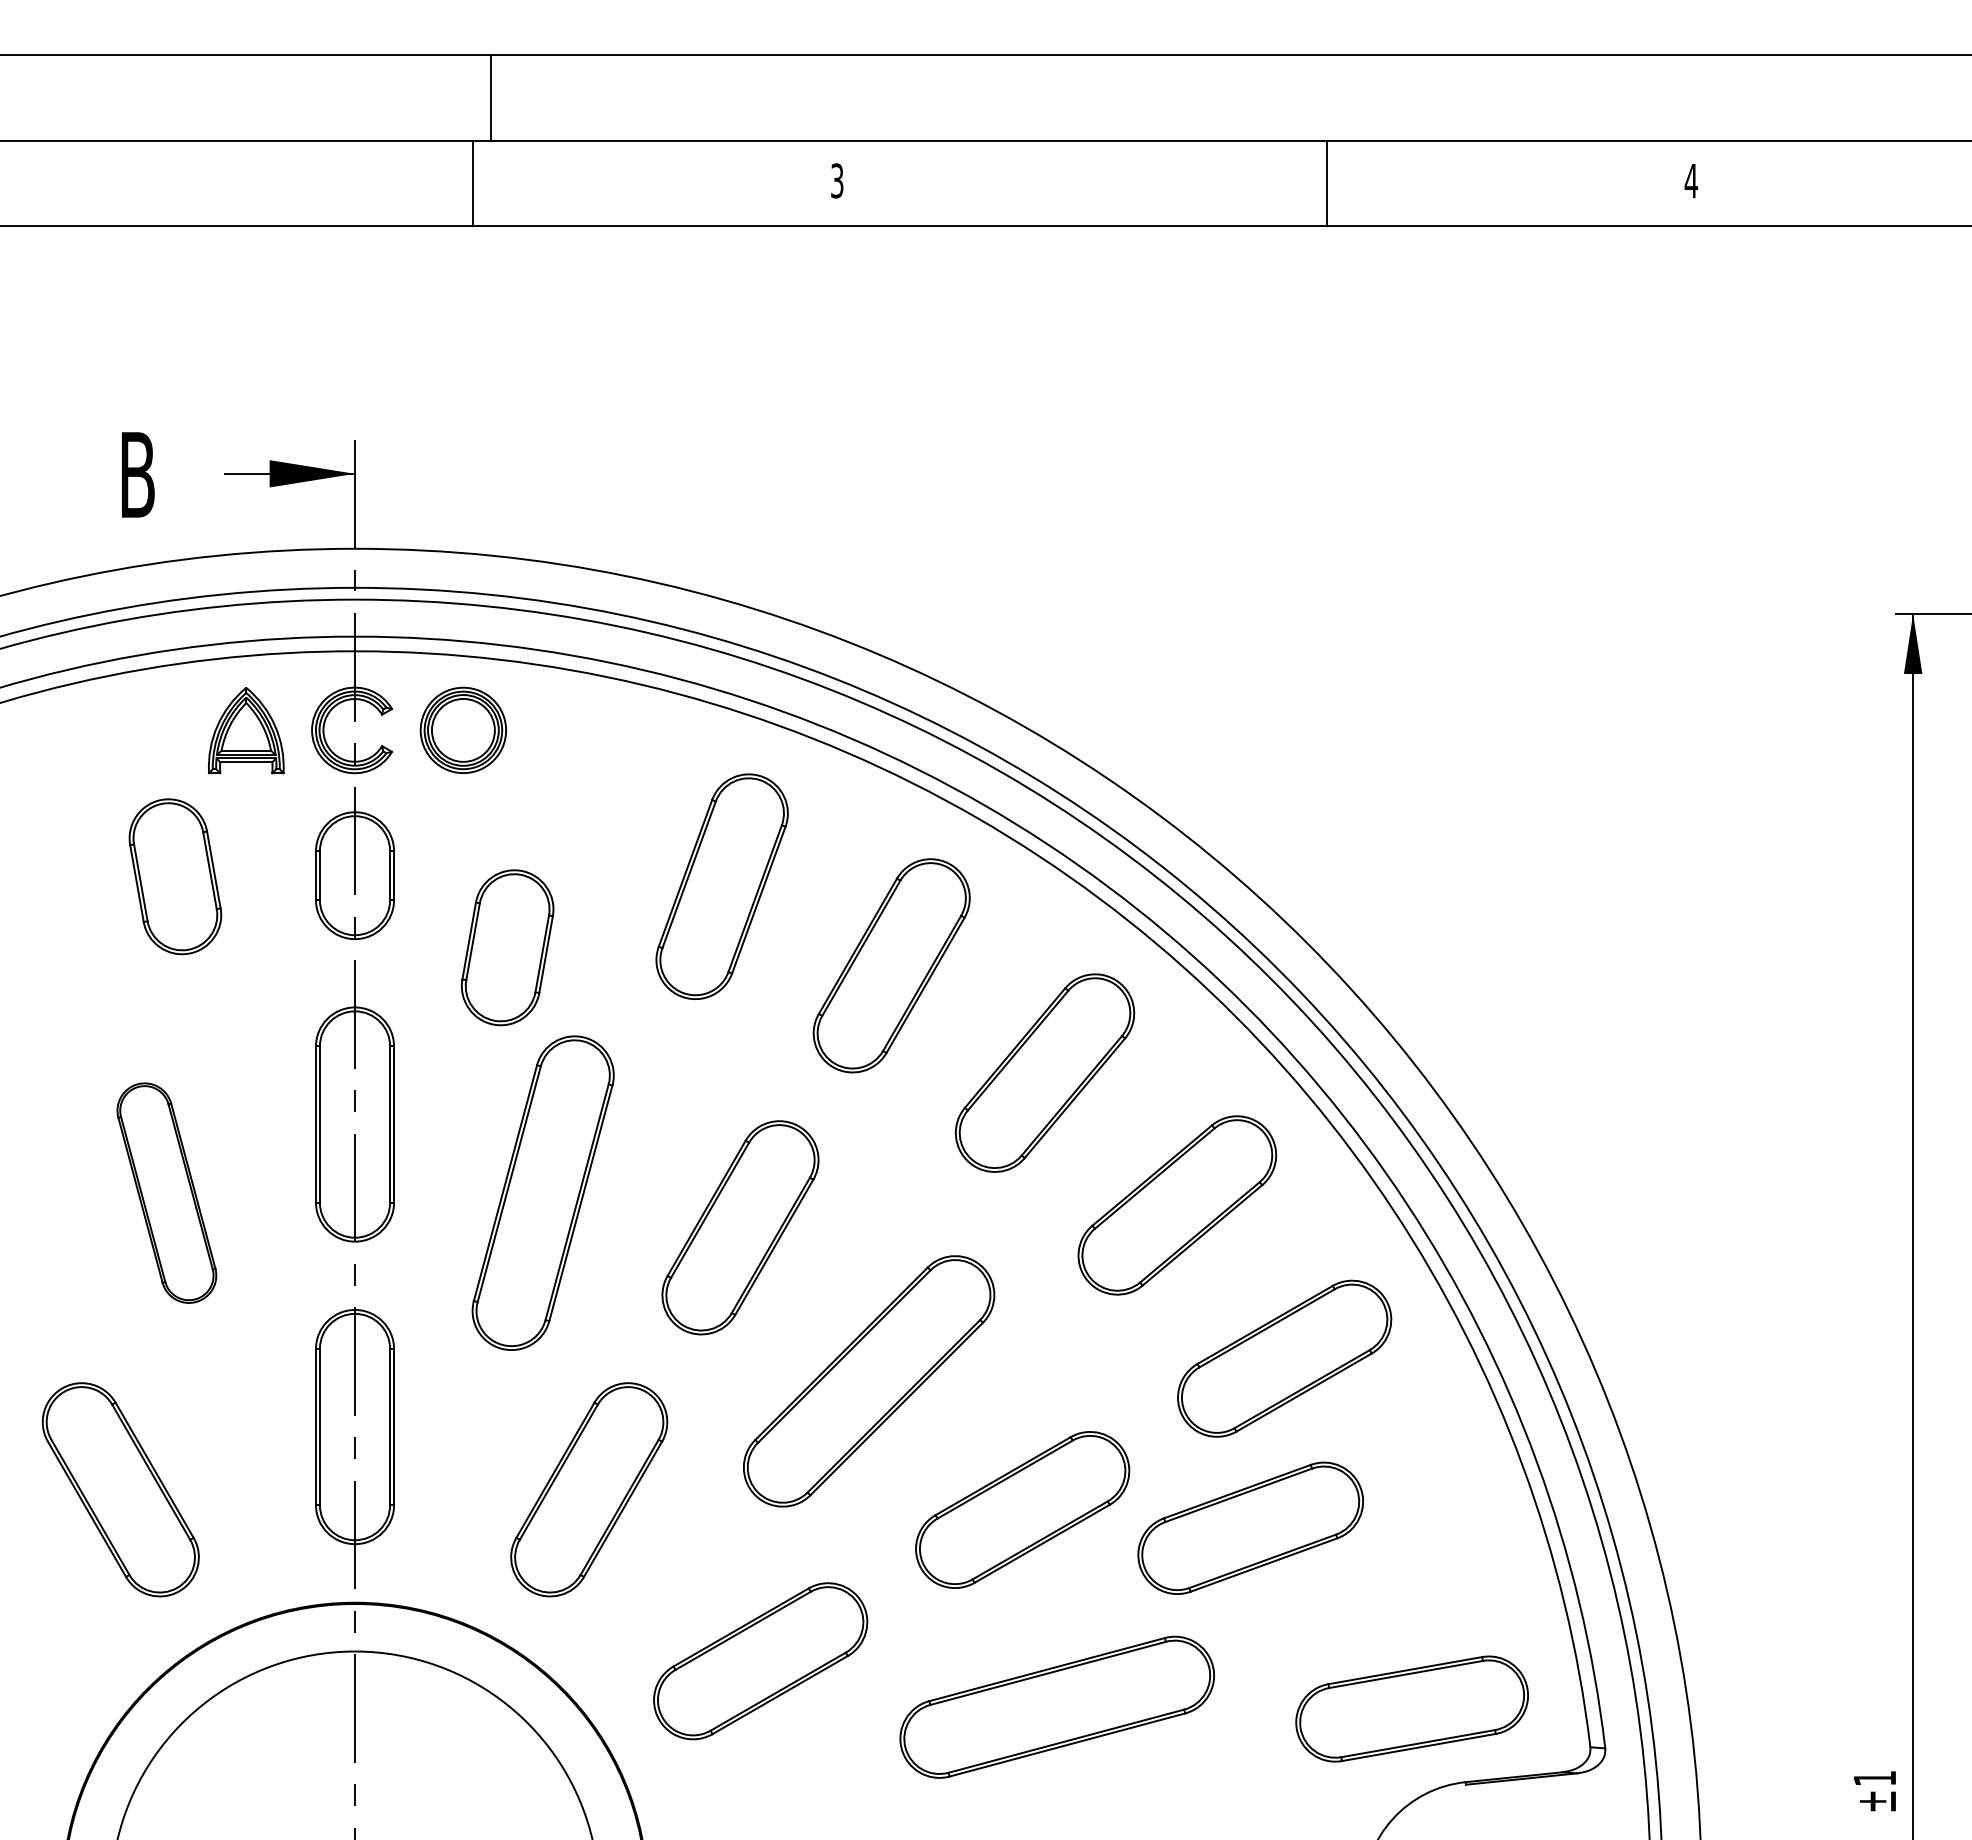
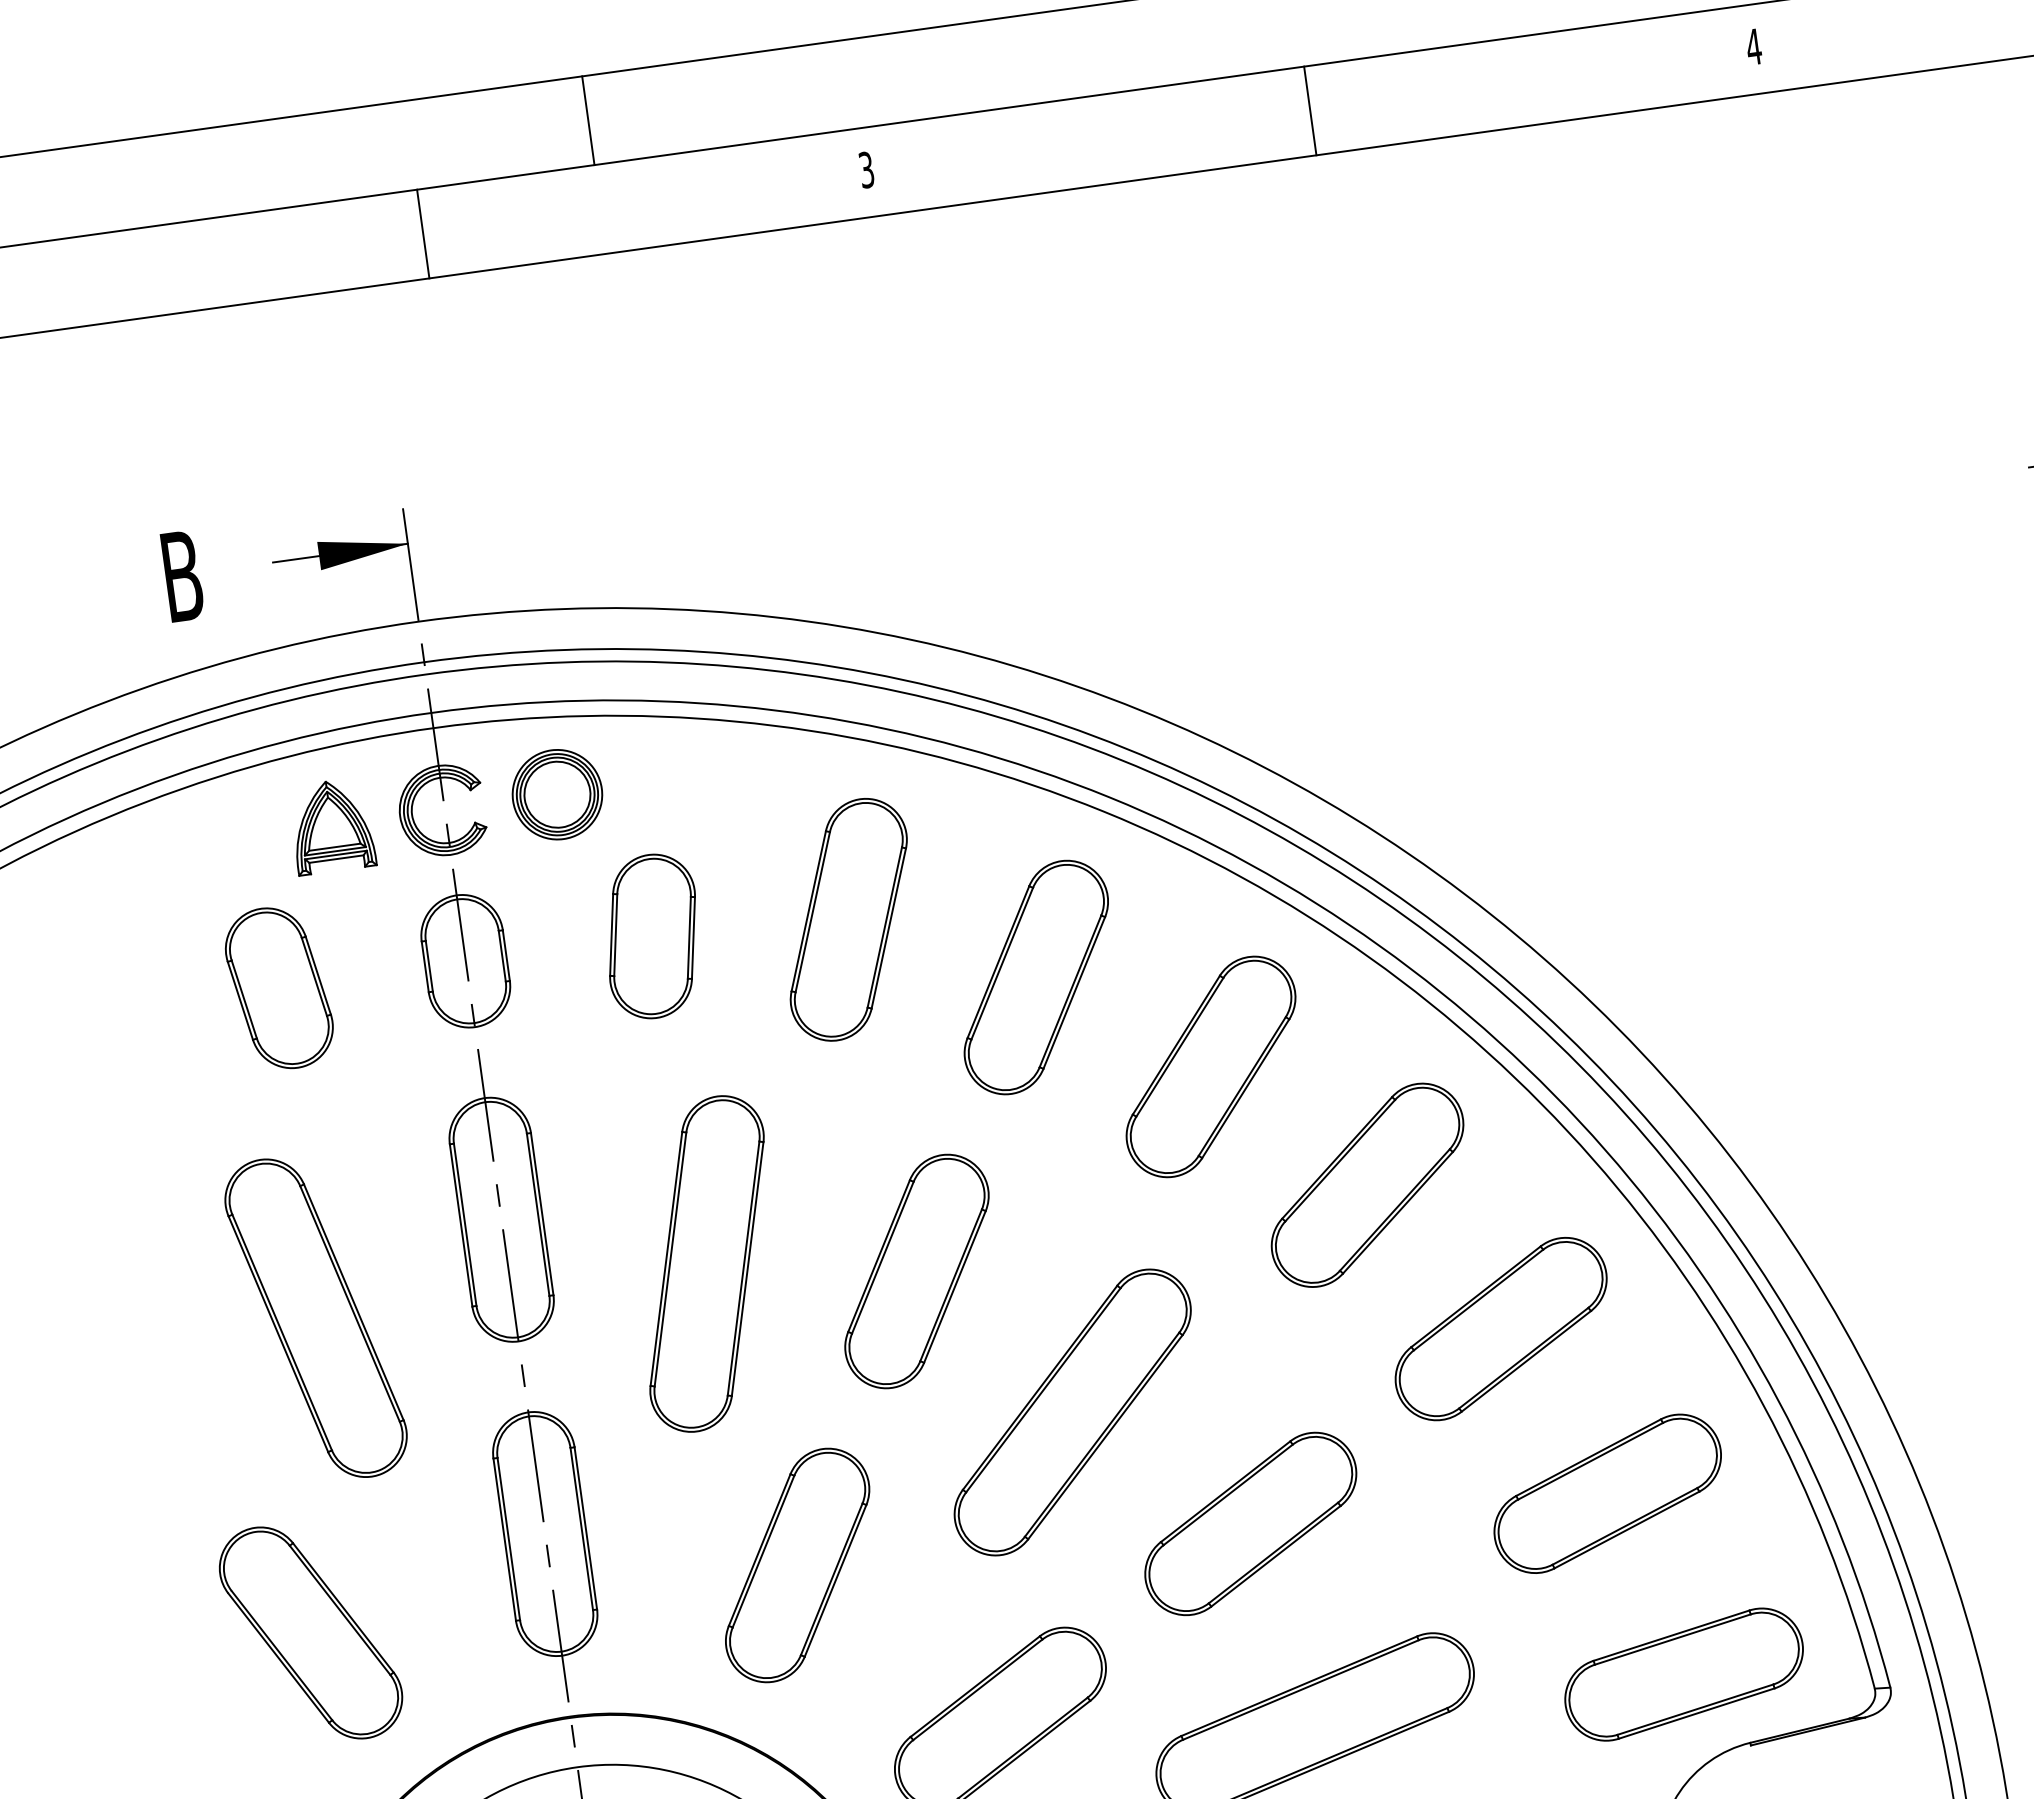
line: (490, 97) -> (587, 120), moved
line: (473, 183) -> (423, 234), moved
line: (1327, 183) -> (1310, 111), moved
part: (507, 947) -> (652, 936), moved
part: (166, 1192) -> (315, 1317), size x1.43
part: (1250, 1527) -> (1607, 1493), moved

